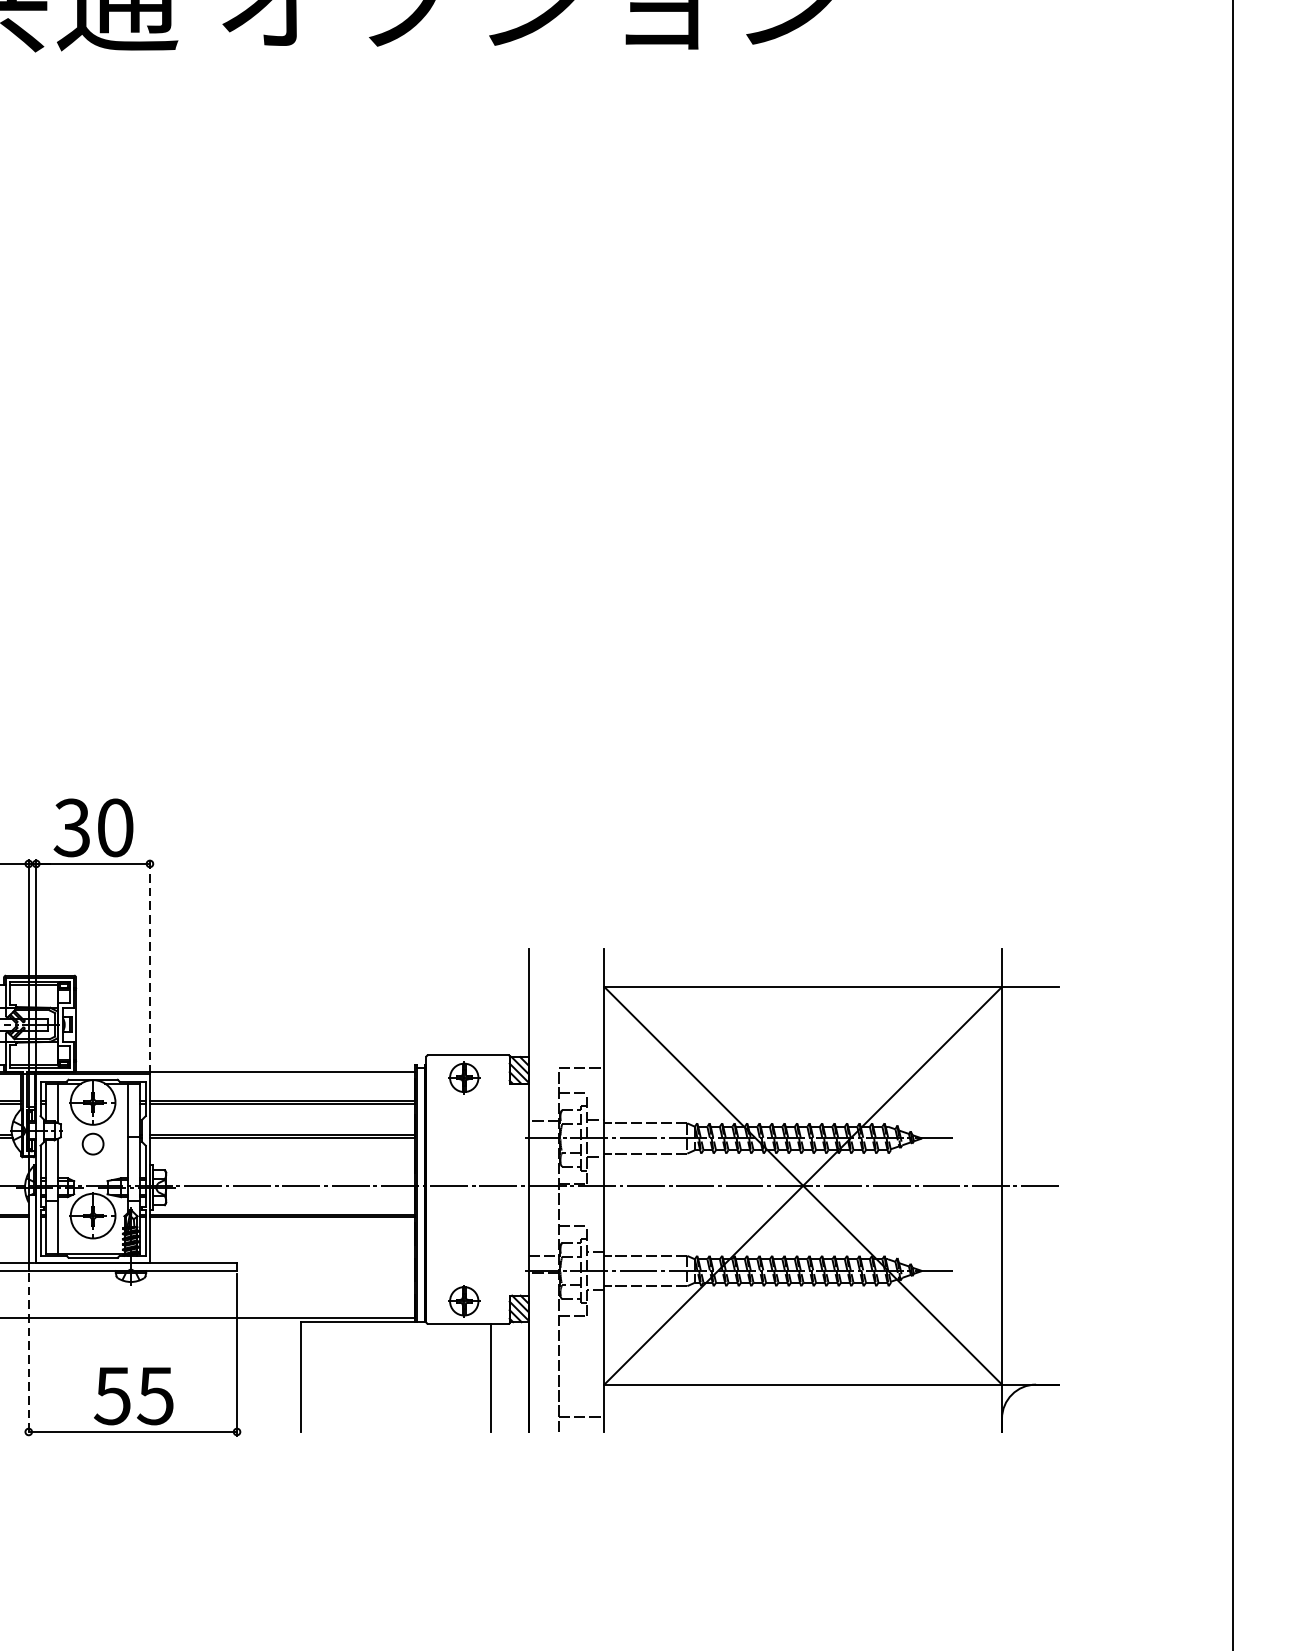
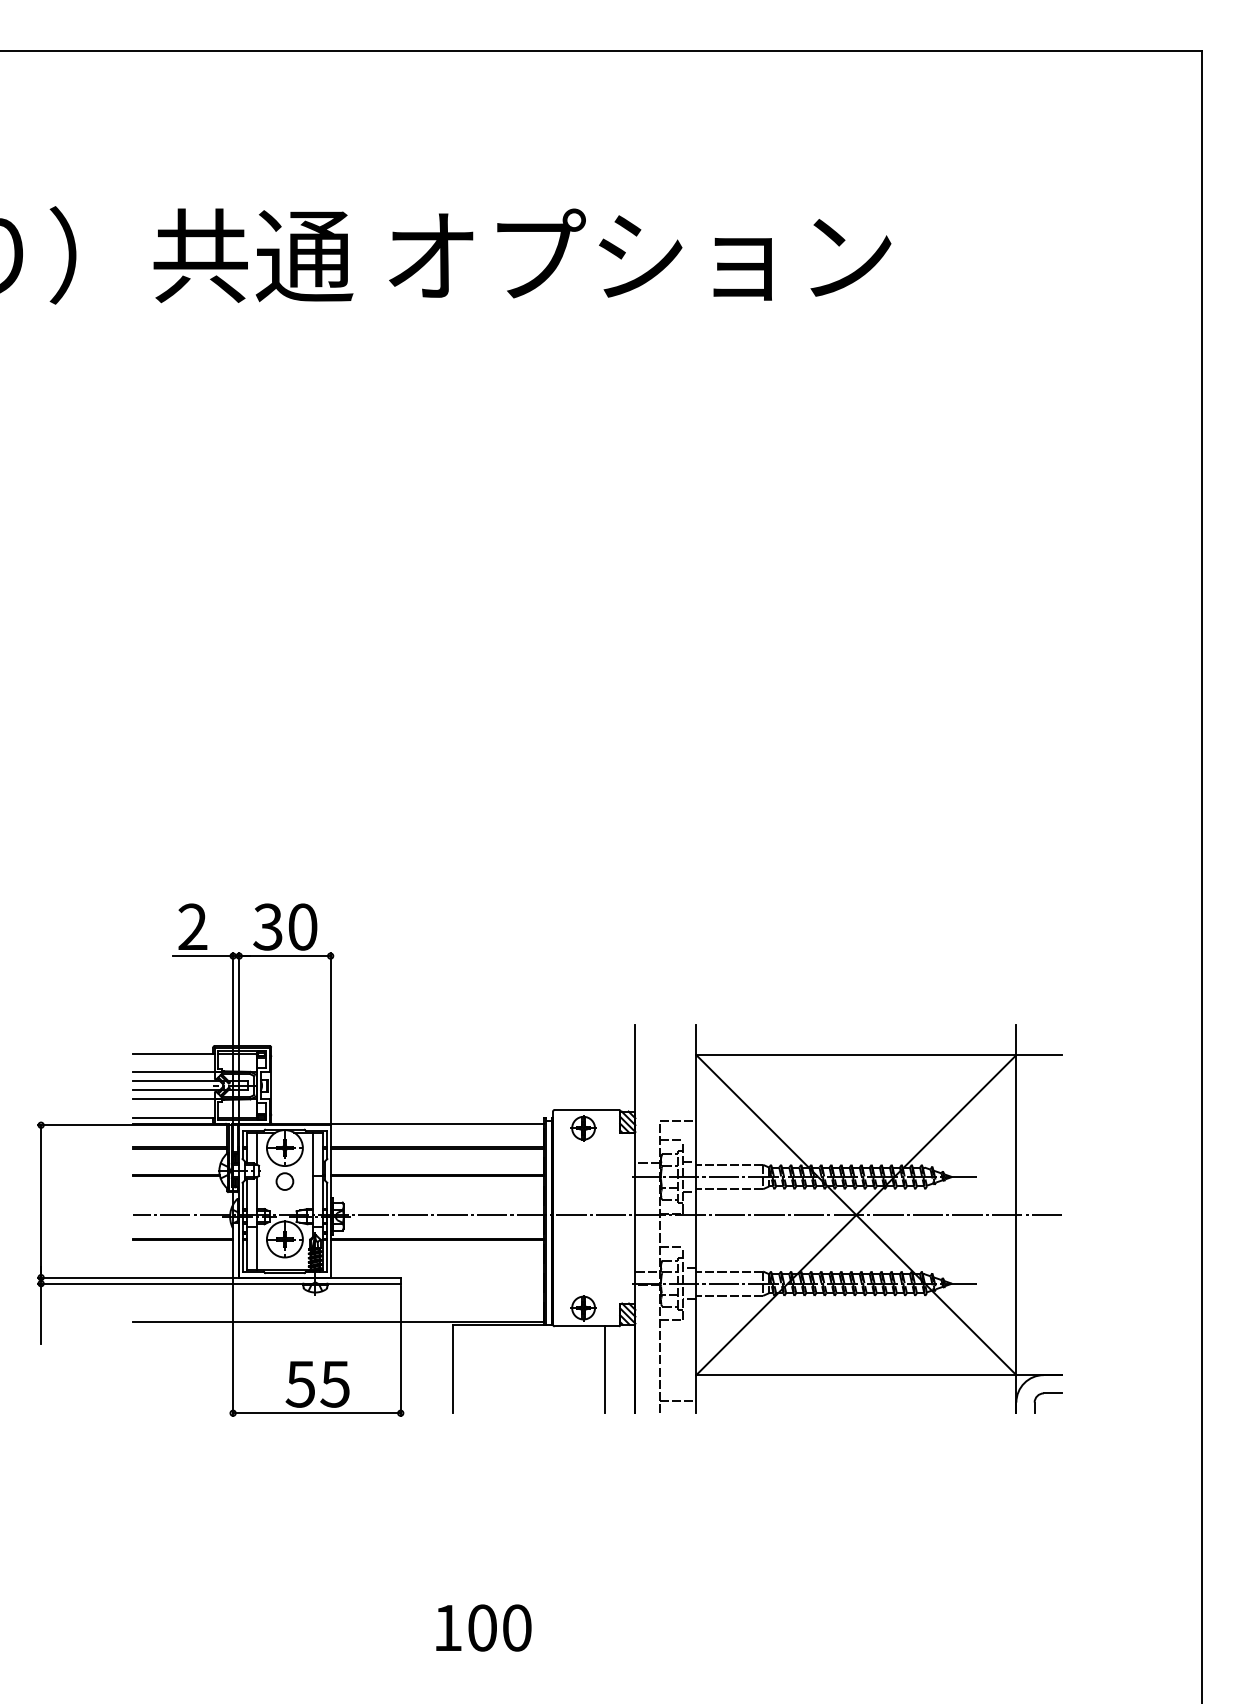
line: (149, 966) -> (330, 1038), dashed -> solid
line: (29, 1354) -> (233, 1350), dashed -> solid
part: (1035, 1408) -> (1043, 1394), added

